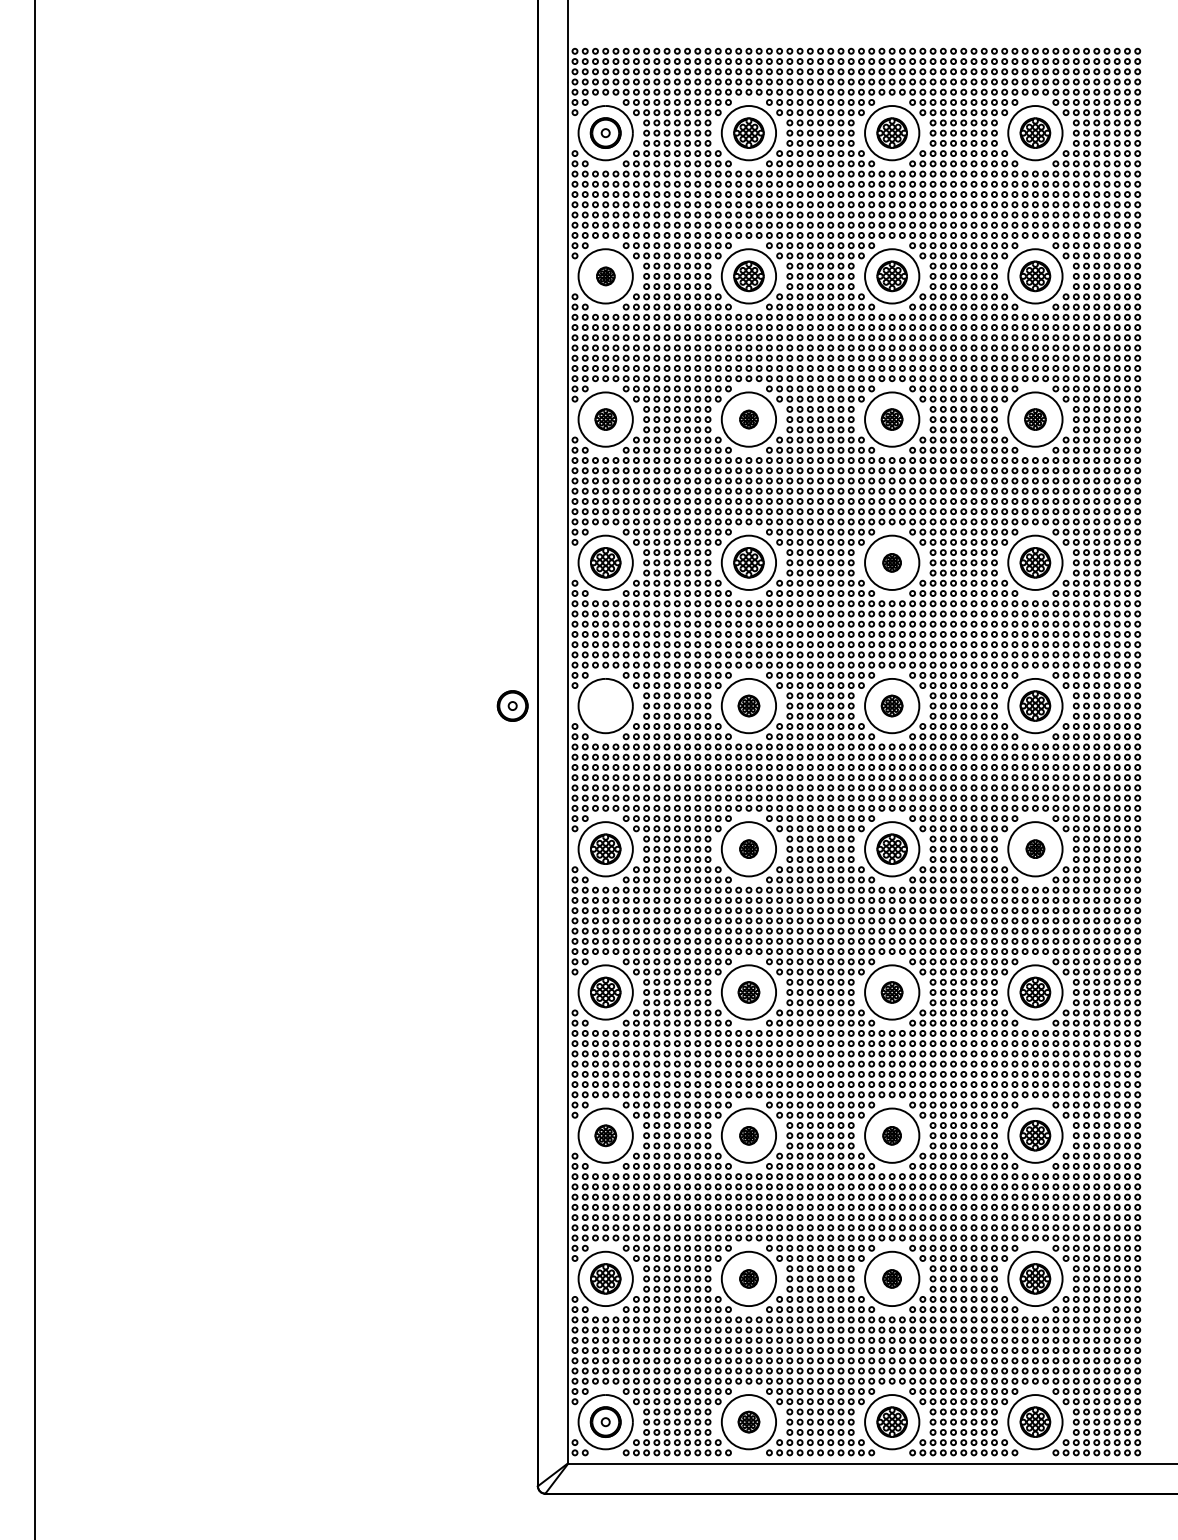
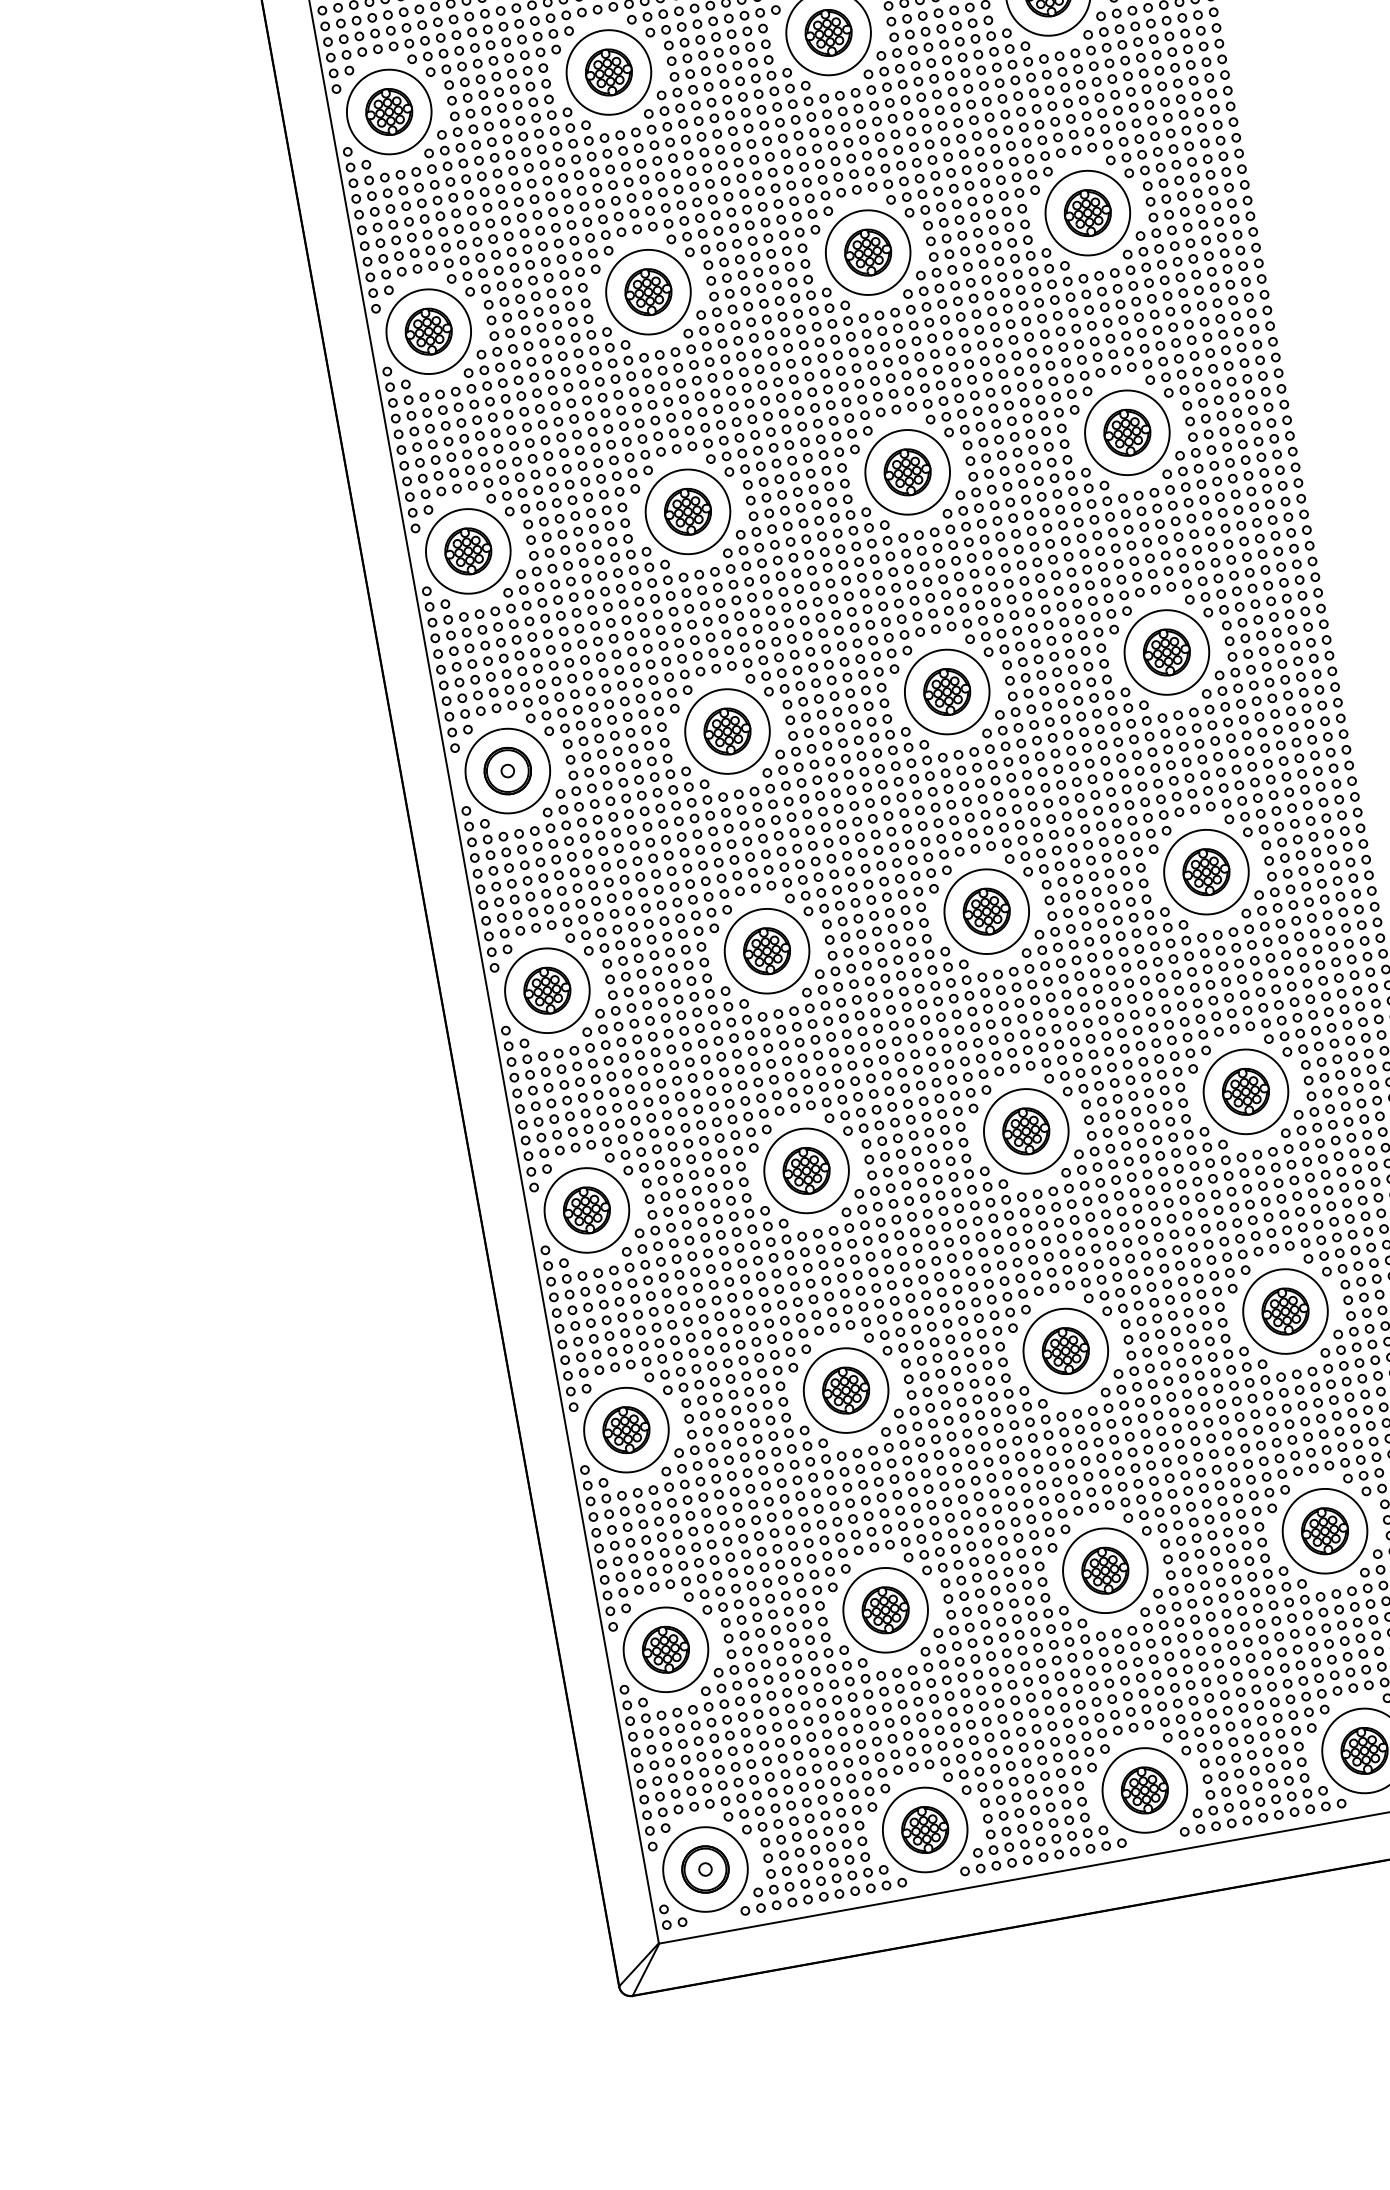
part: (605, 276) -> (388, 112), size x1.67
part: (605, 419) -> (428, 331), size x1.43
part: (748, 419) -> (647, 292), size x1.67
part: (891, 419) -> (867, 252), size x1.43
part: (1035, 419) -> (1087, 212), size x1.43
part: (891, 562) -> (906, 472), size x1.67
part: (512, 705) -> (507, 770), moved
part: (748, 705) -> (726, 730), size x1.43
part: (891, 705) -> (946, 691), size x1.43
part: (748, 848) -> (766, 950), size x1.67
part: (1035, 848) -> (1206, 870), size x1.67
part: (748, 992) -> (805, 1171), size x1.43
part: (891, 992) -> (1025, 1131), size x1.43
part: (605, 1135) -> (626, 1429), size x1.43
part: (748, 1135) -> (845, 1390), size x1.67
part: (891, 1135) -> (1064, 1350), size x1.67
part: (748, 1278) -> (884, 1609), size x1.67
part: (891, 1278) -> (1104, 1570), size x1.67
part: (748, 1421) -> (924, 1829), size x1.43

